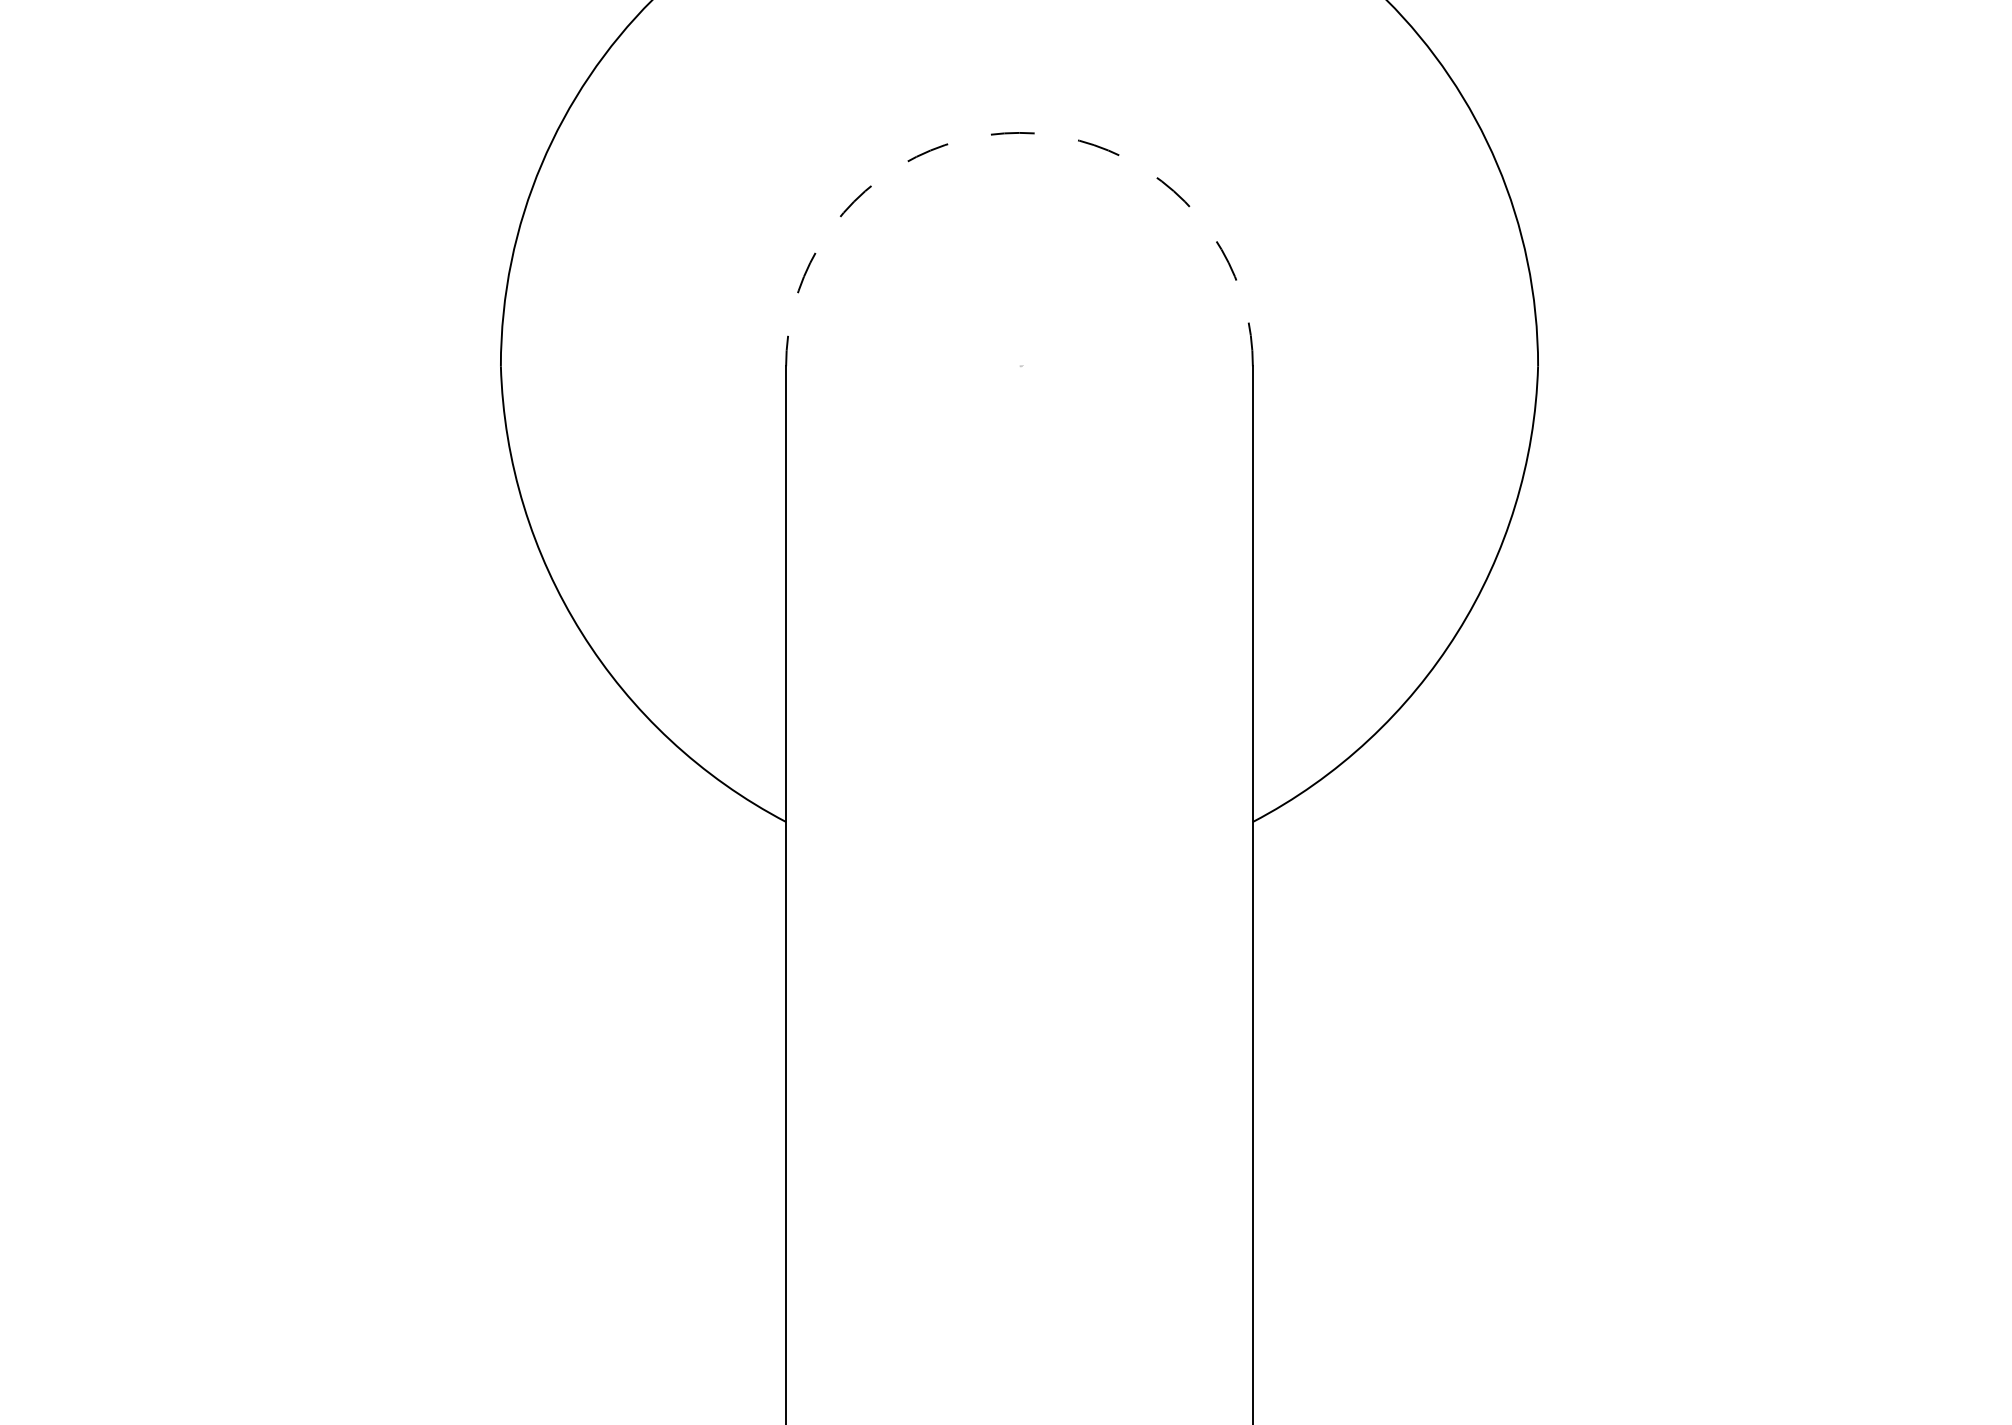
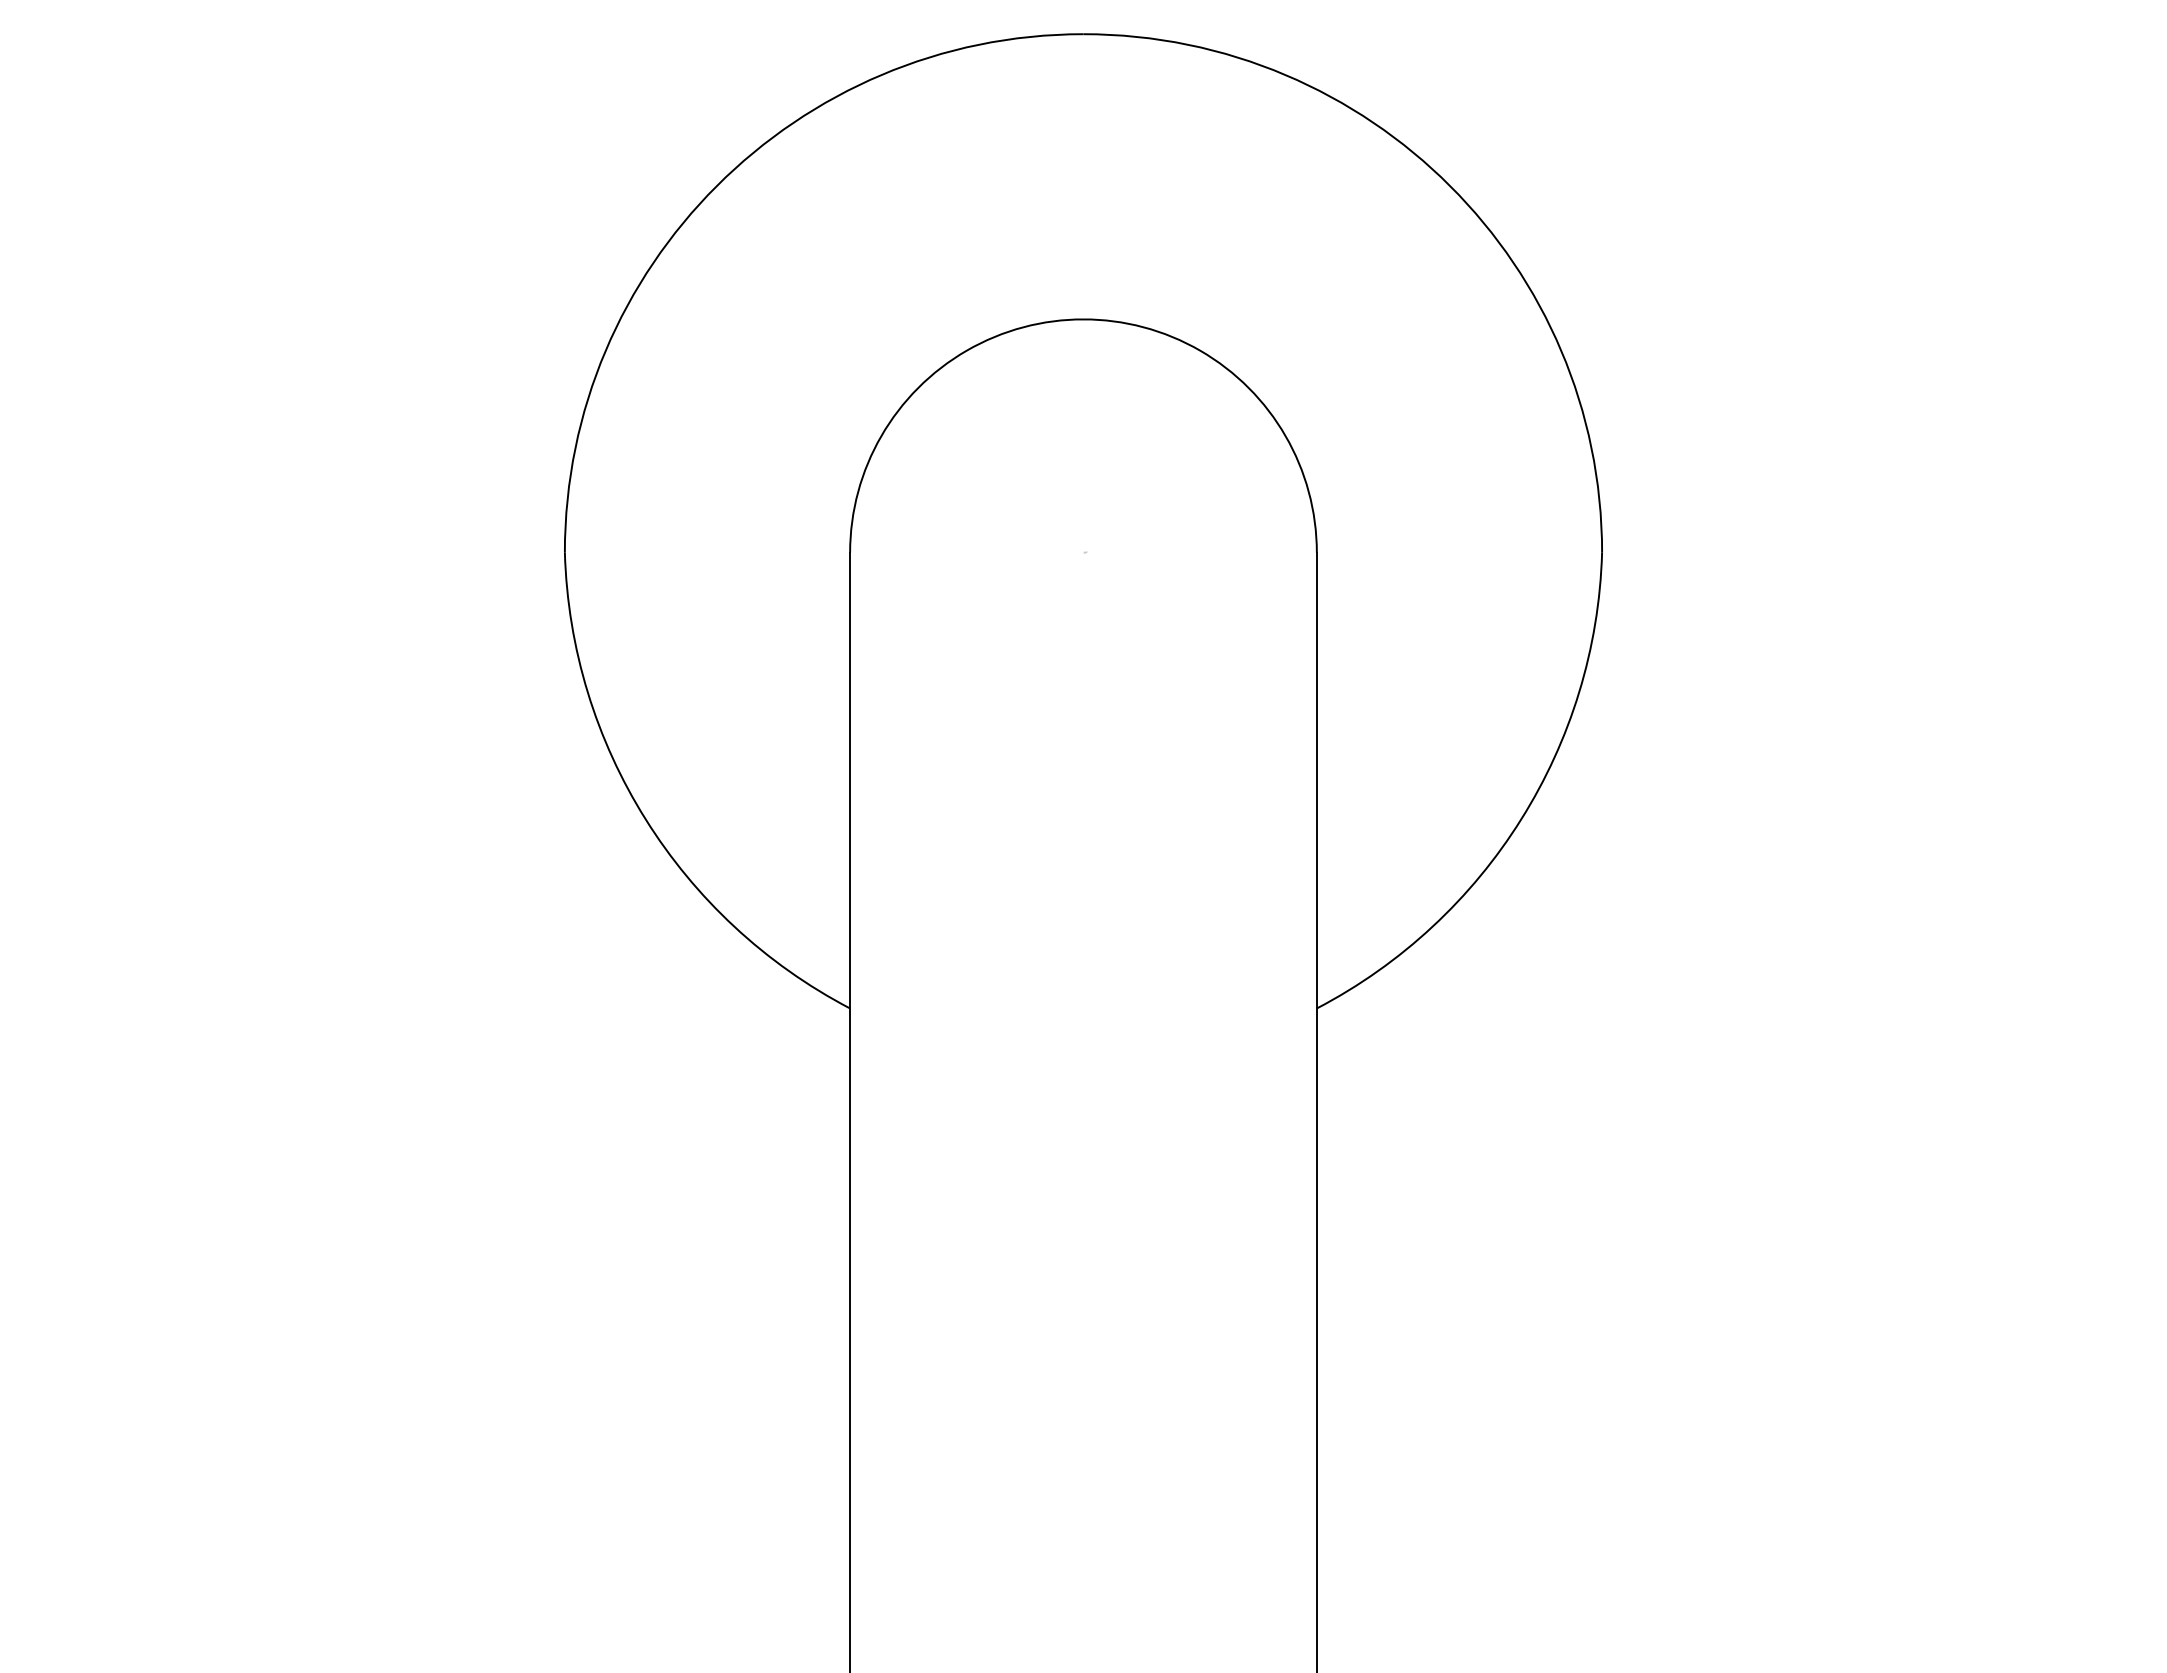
arc: (1019, 133) -> (1083, 319), dashed -> solid

